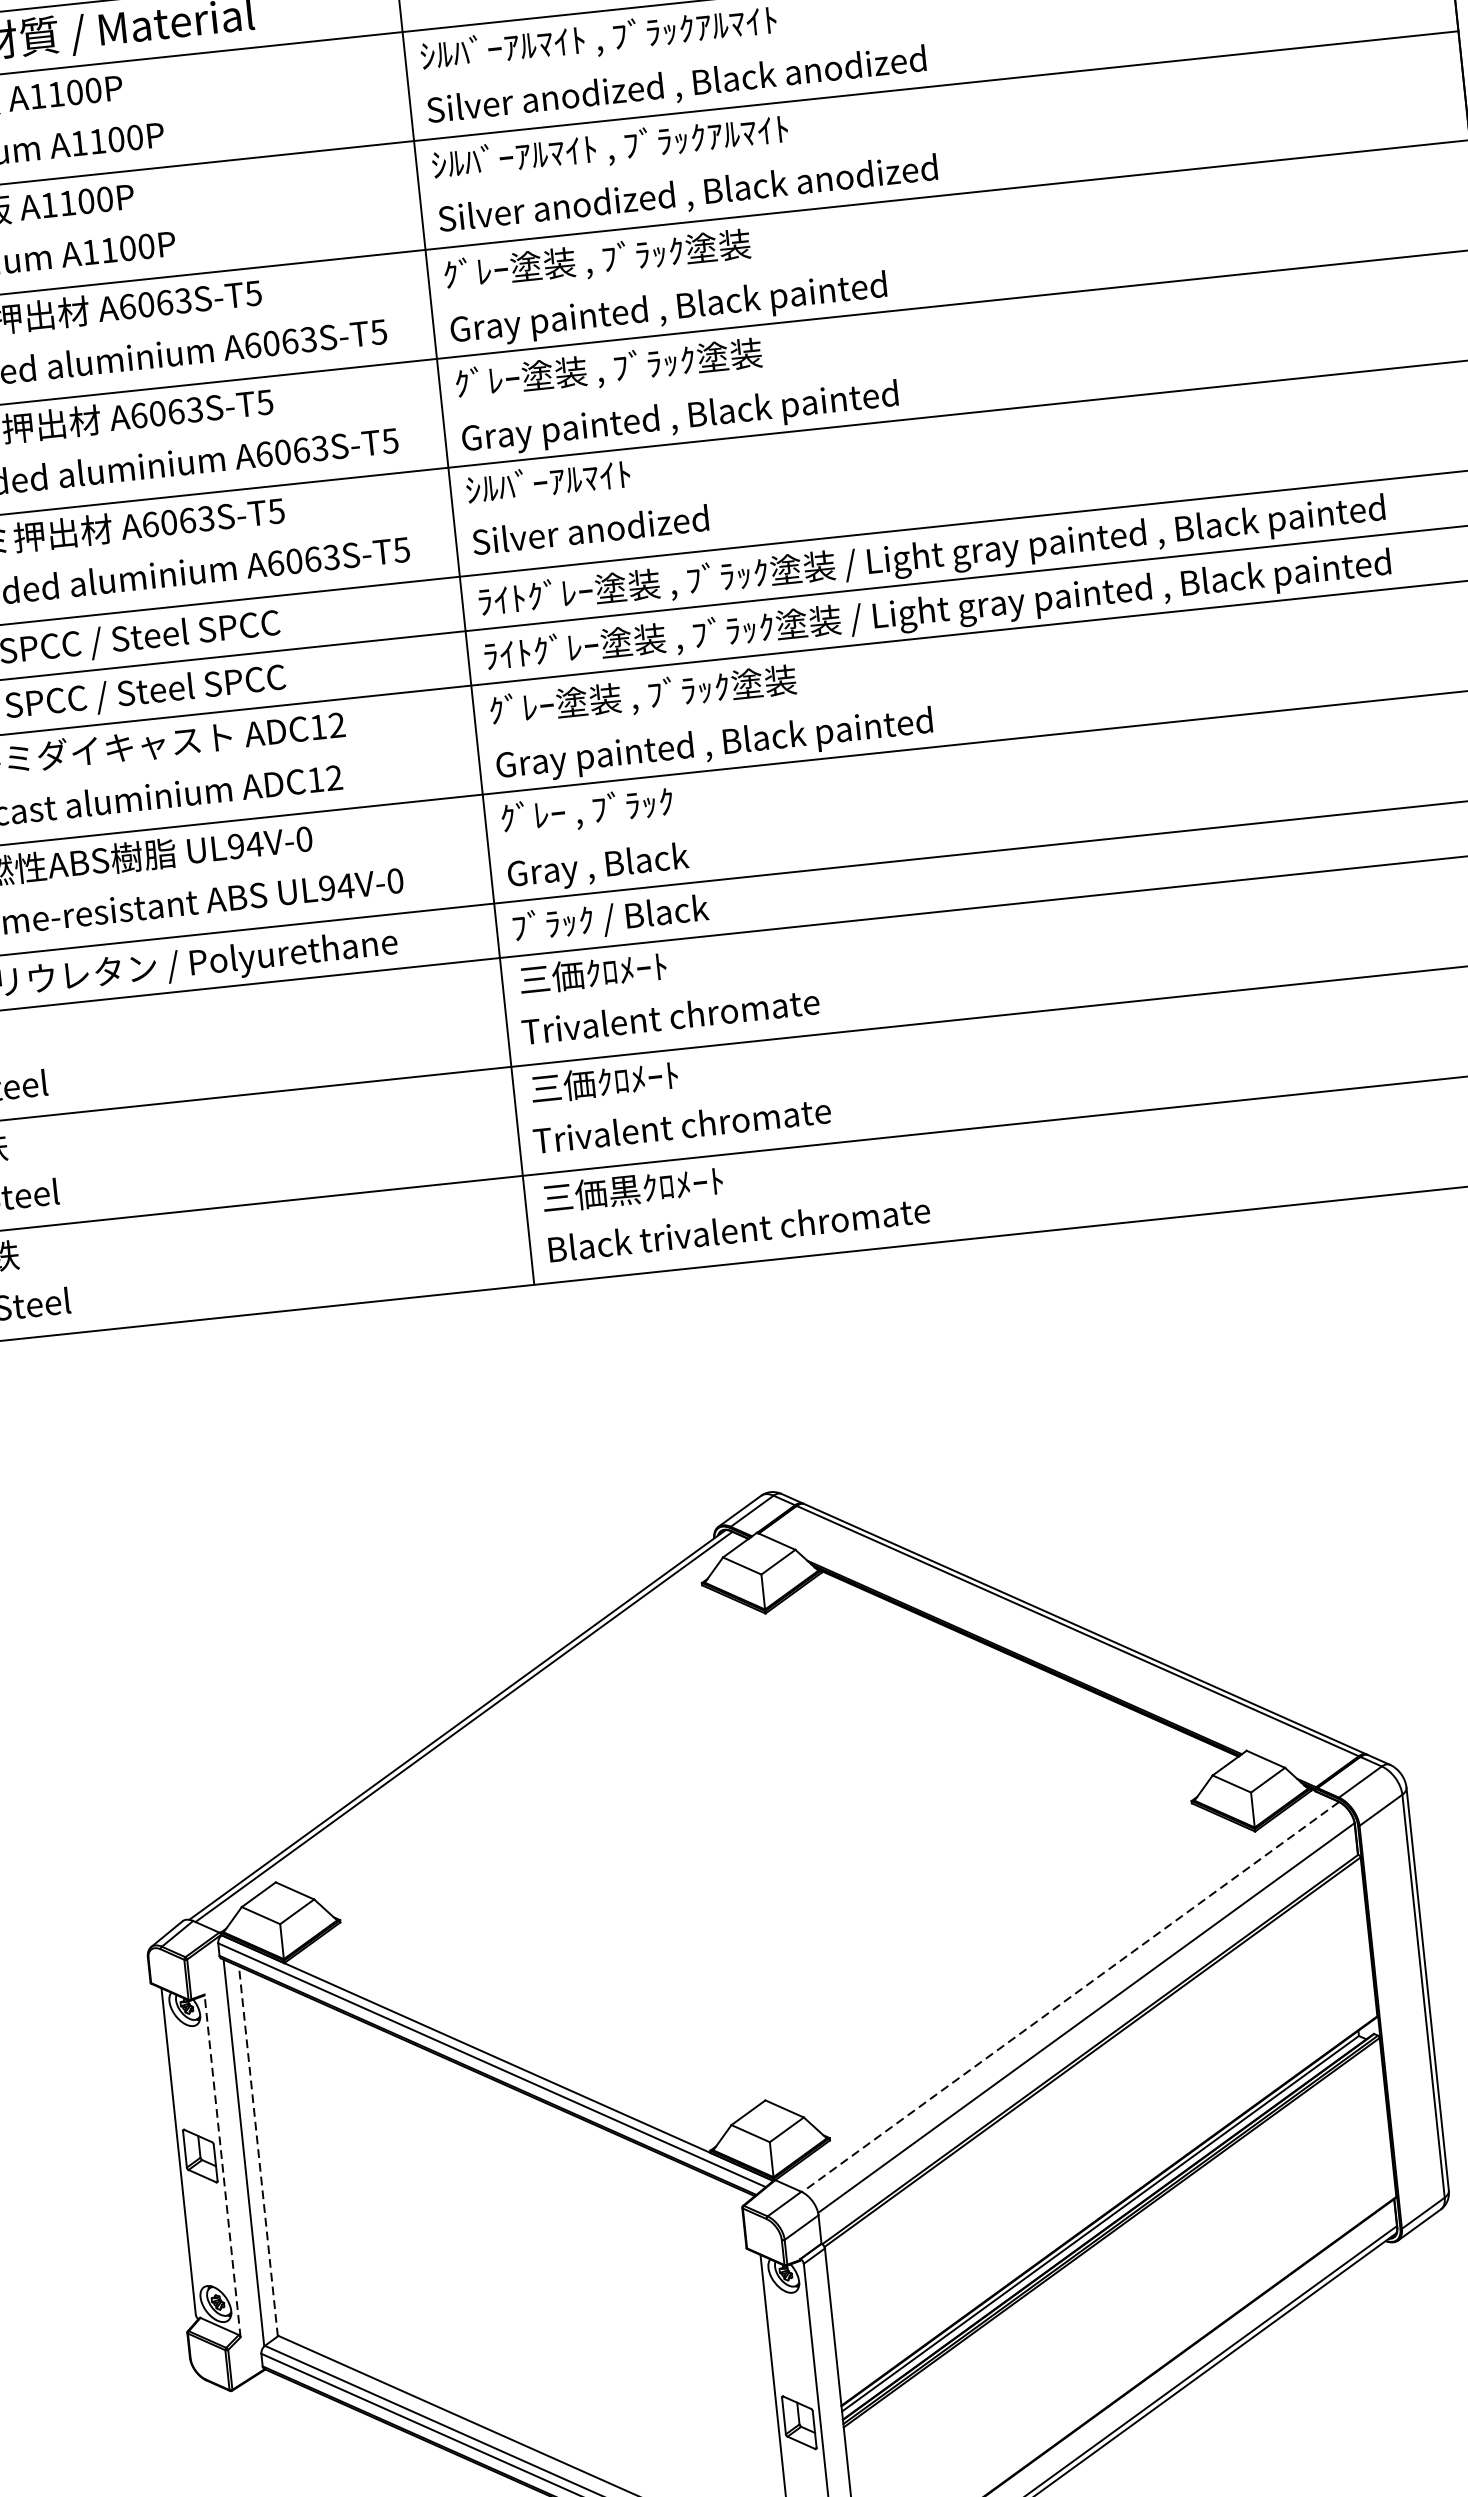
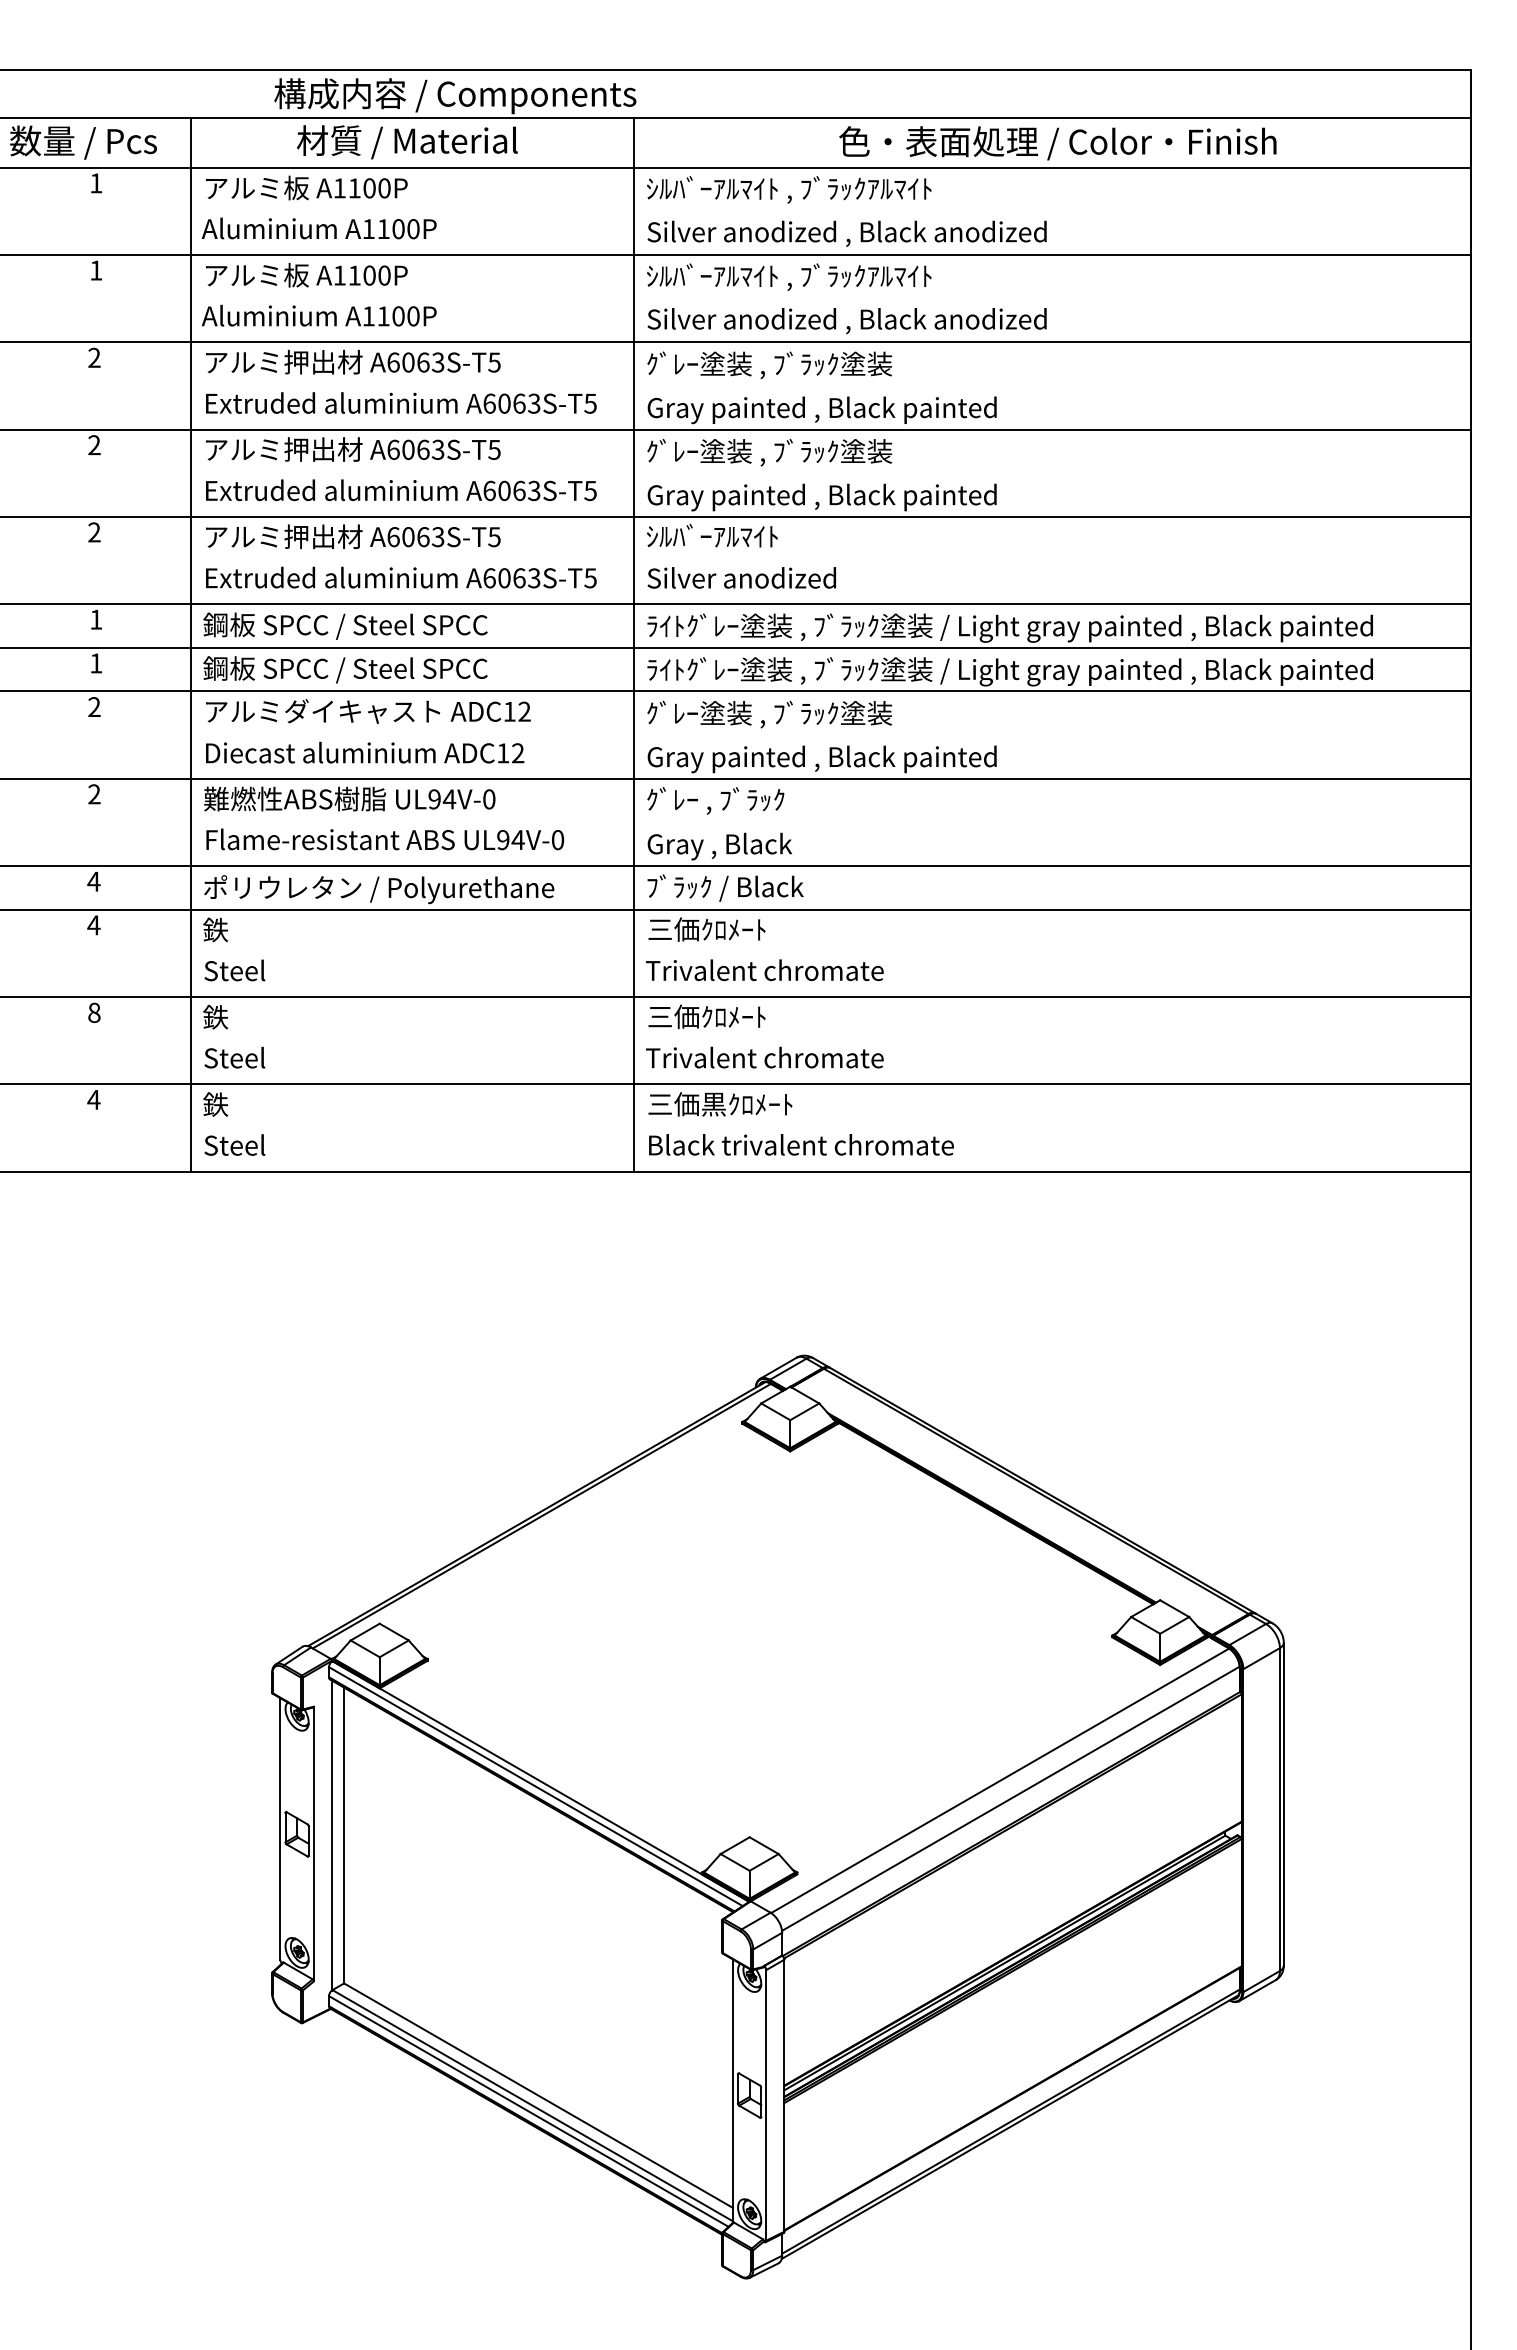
line: (1069, 1997) -> (999, 1781), dashed -> solid
line: (258, 2151) -> (343, 1835), dashed -> solid
line: (221, 2165) -> (313, 1843), dashed -> solid

